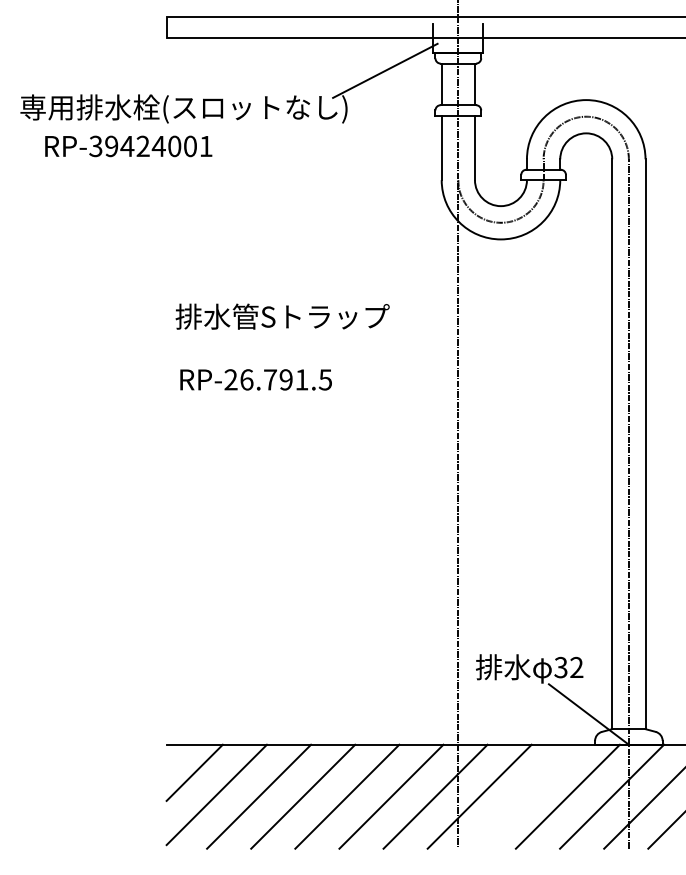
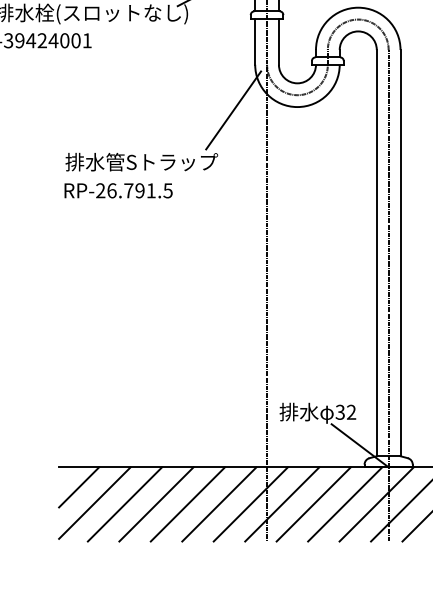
line: (410, 243) -> (232, 109), added
text: (255, 379) -> (118, 190), moved
line: (523, 796) -> (313, 504), added

